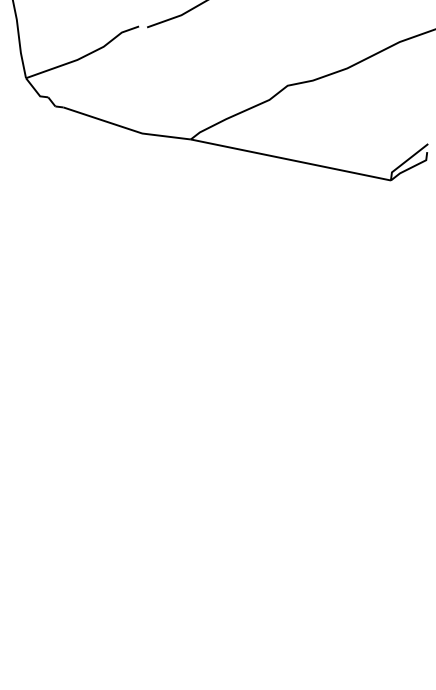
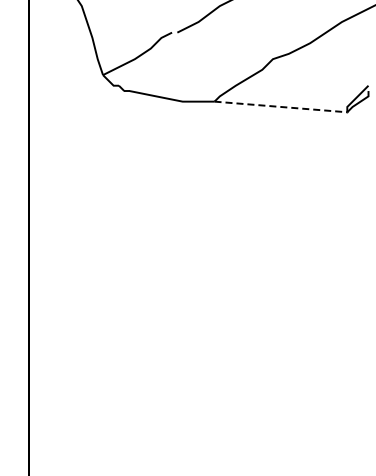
line: (291, 160) -> (281, 107), solid -> dashed

